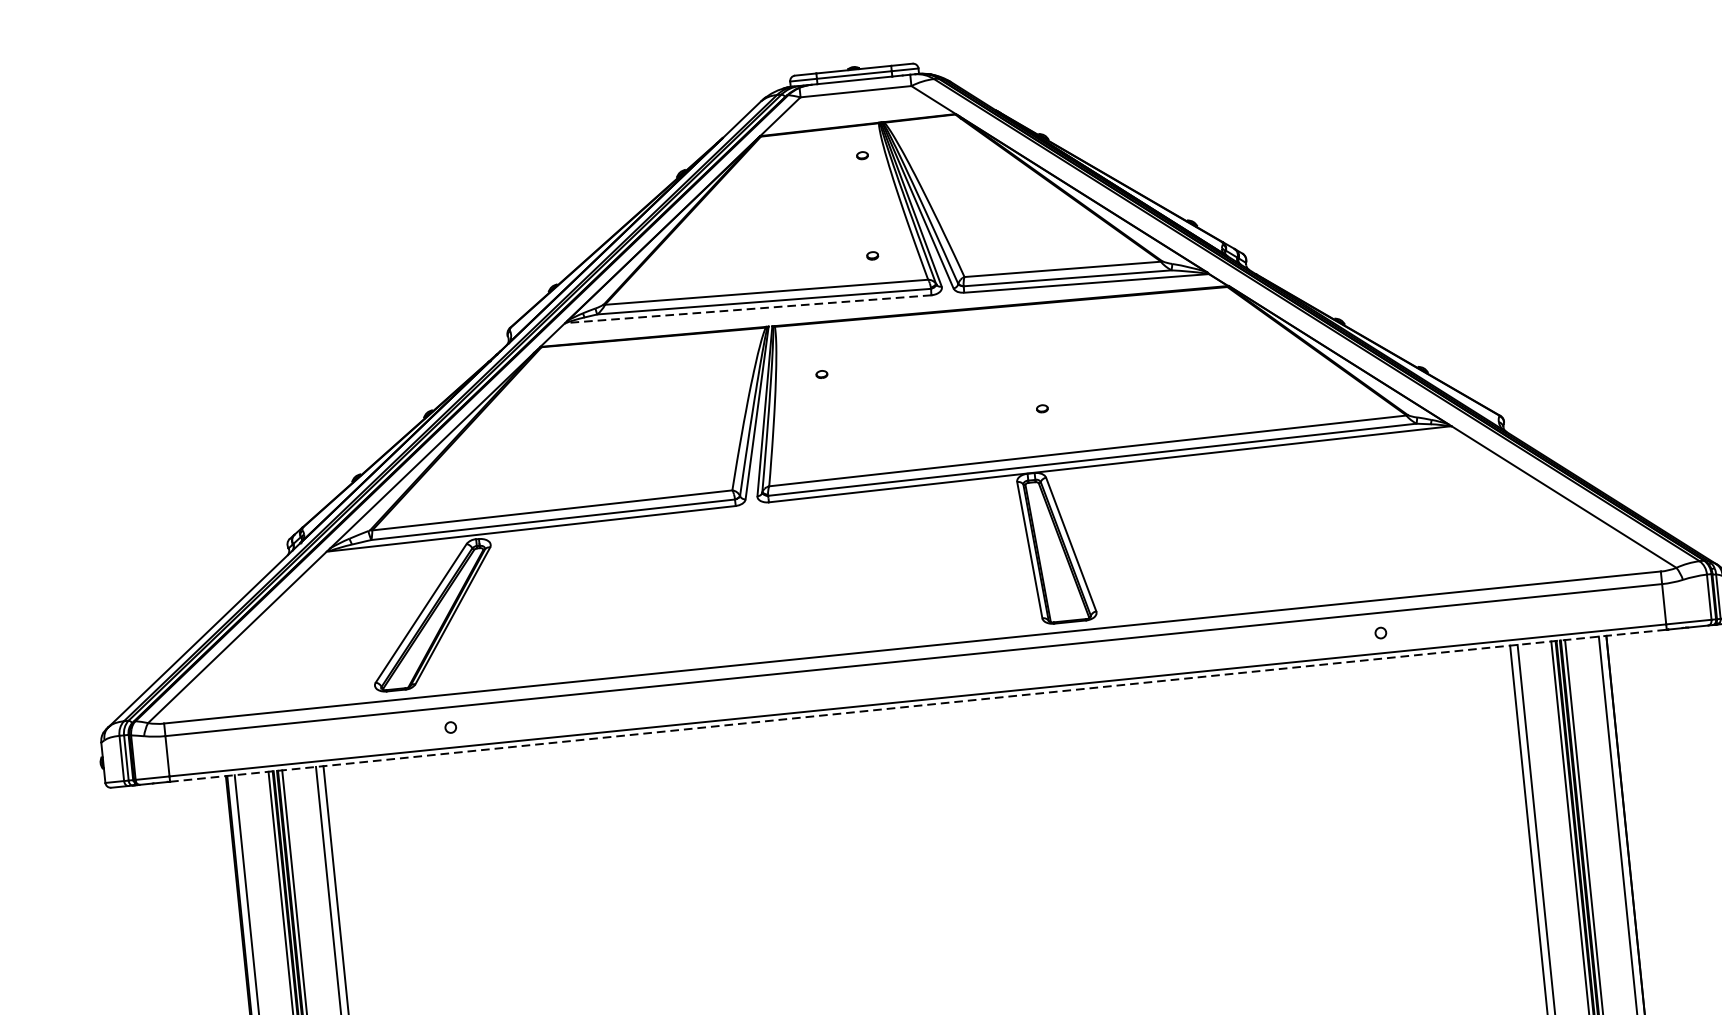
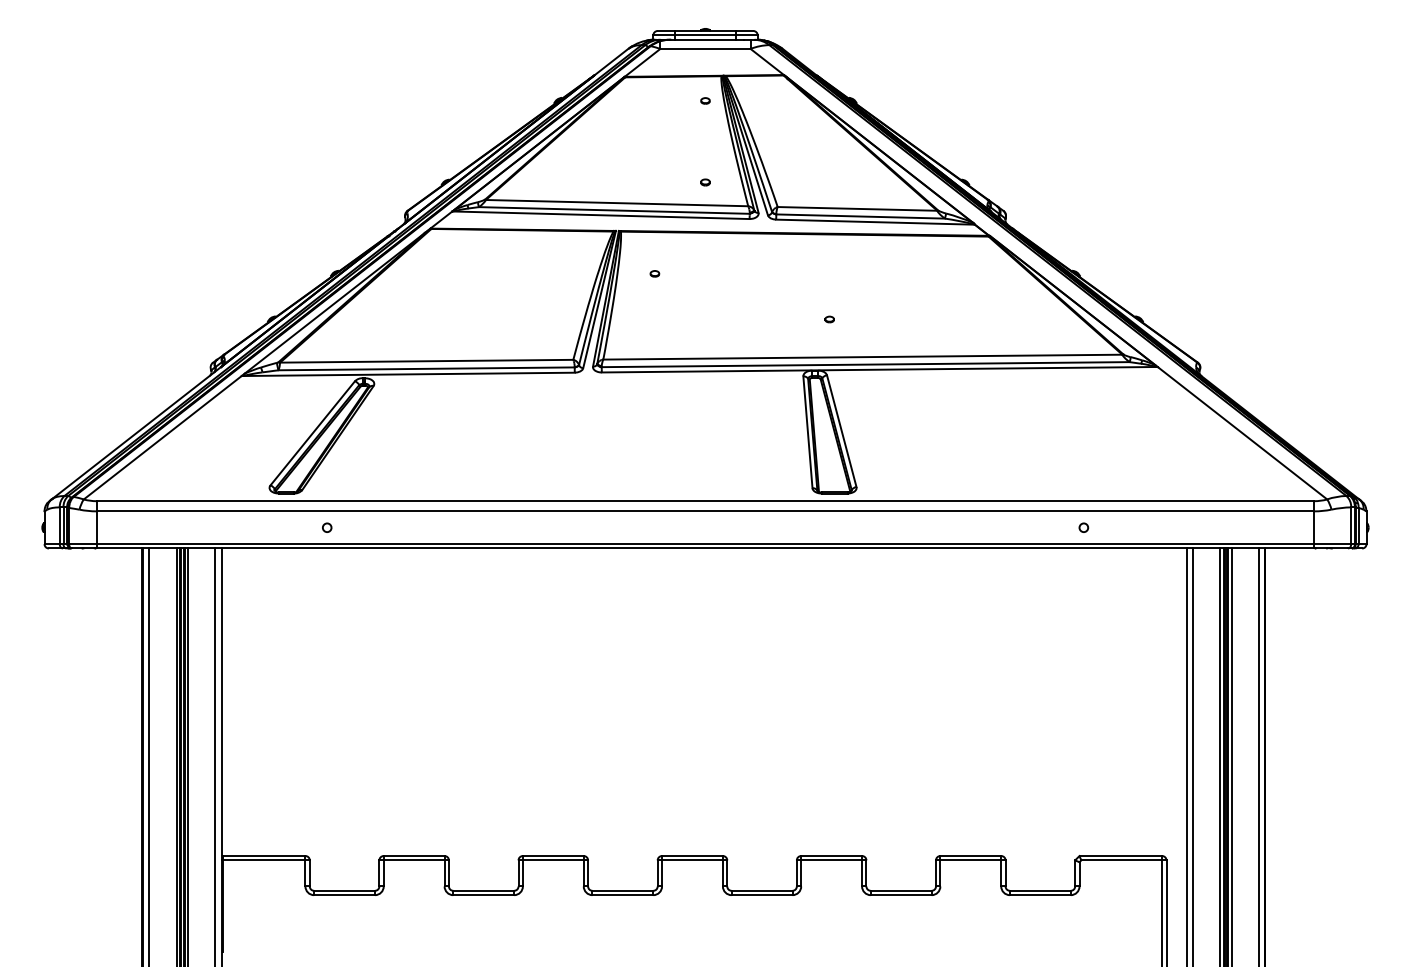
line: (747, 309) -> (600, 215), dashed -> solid
line: (918, 705) -> (705, 548), dashed -> solid

